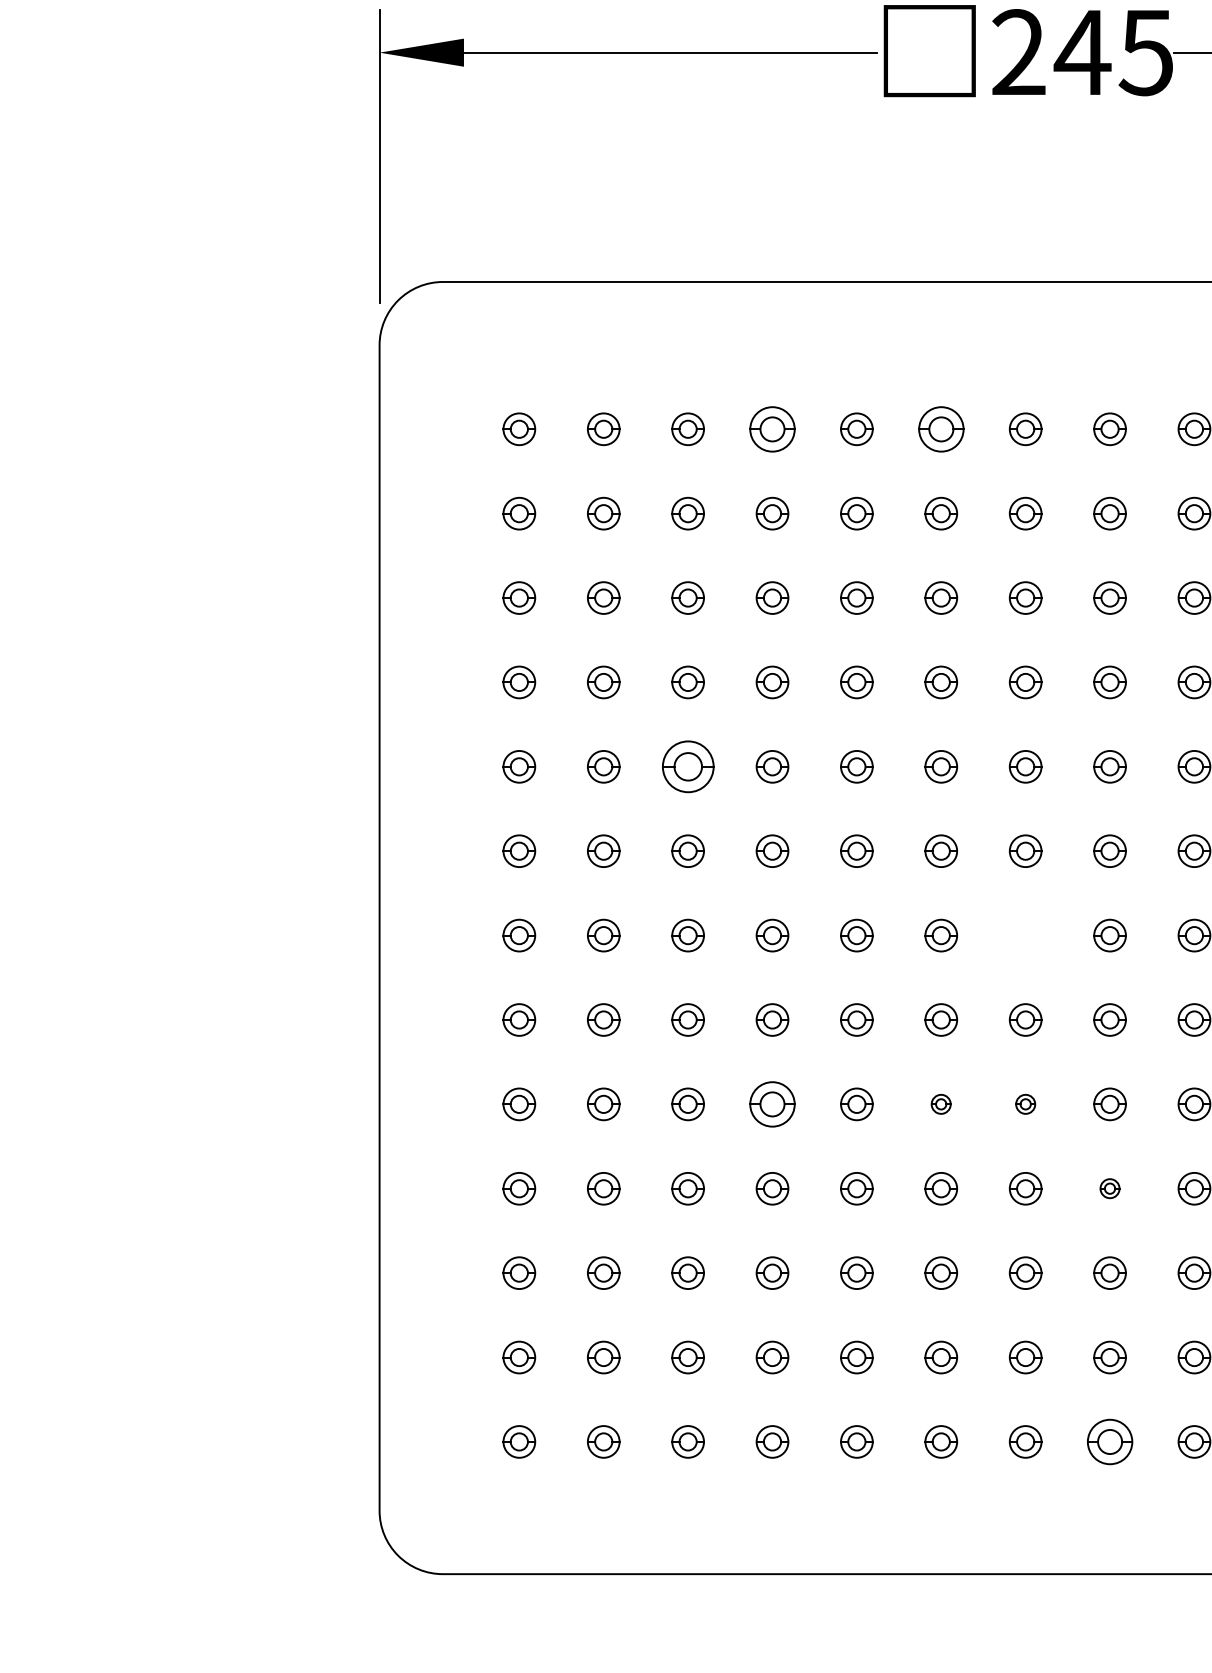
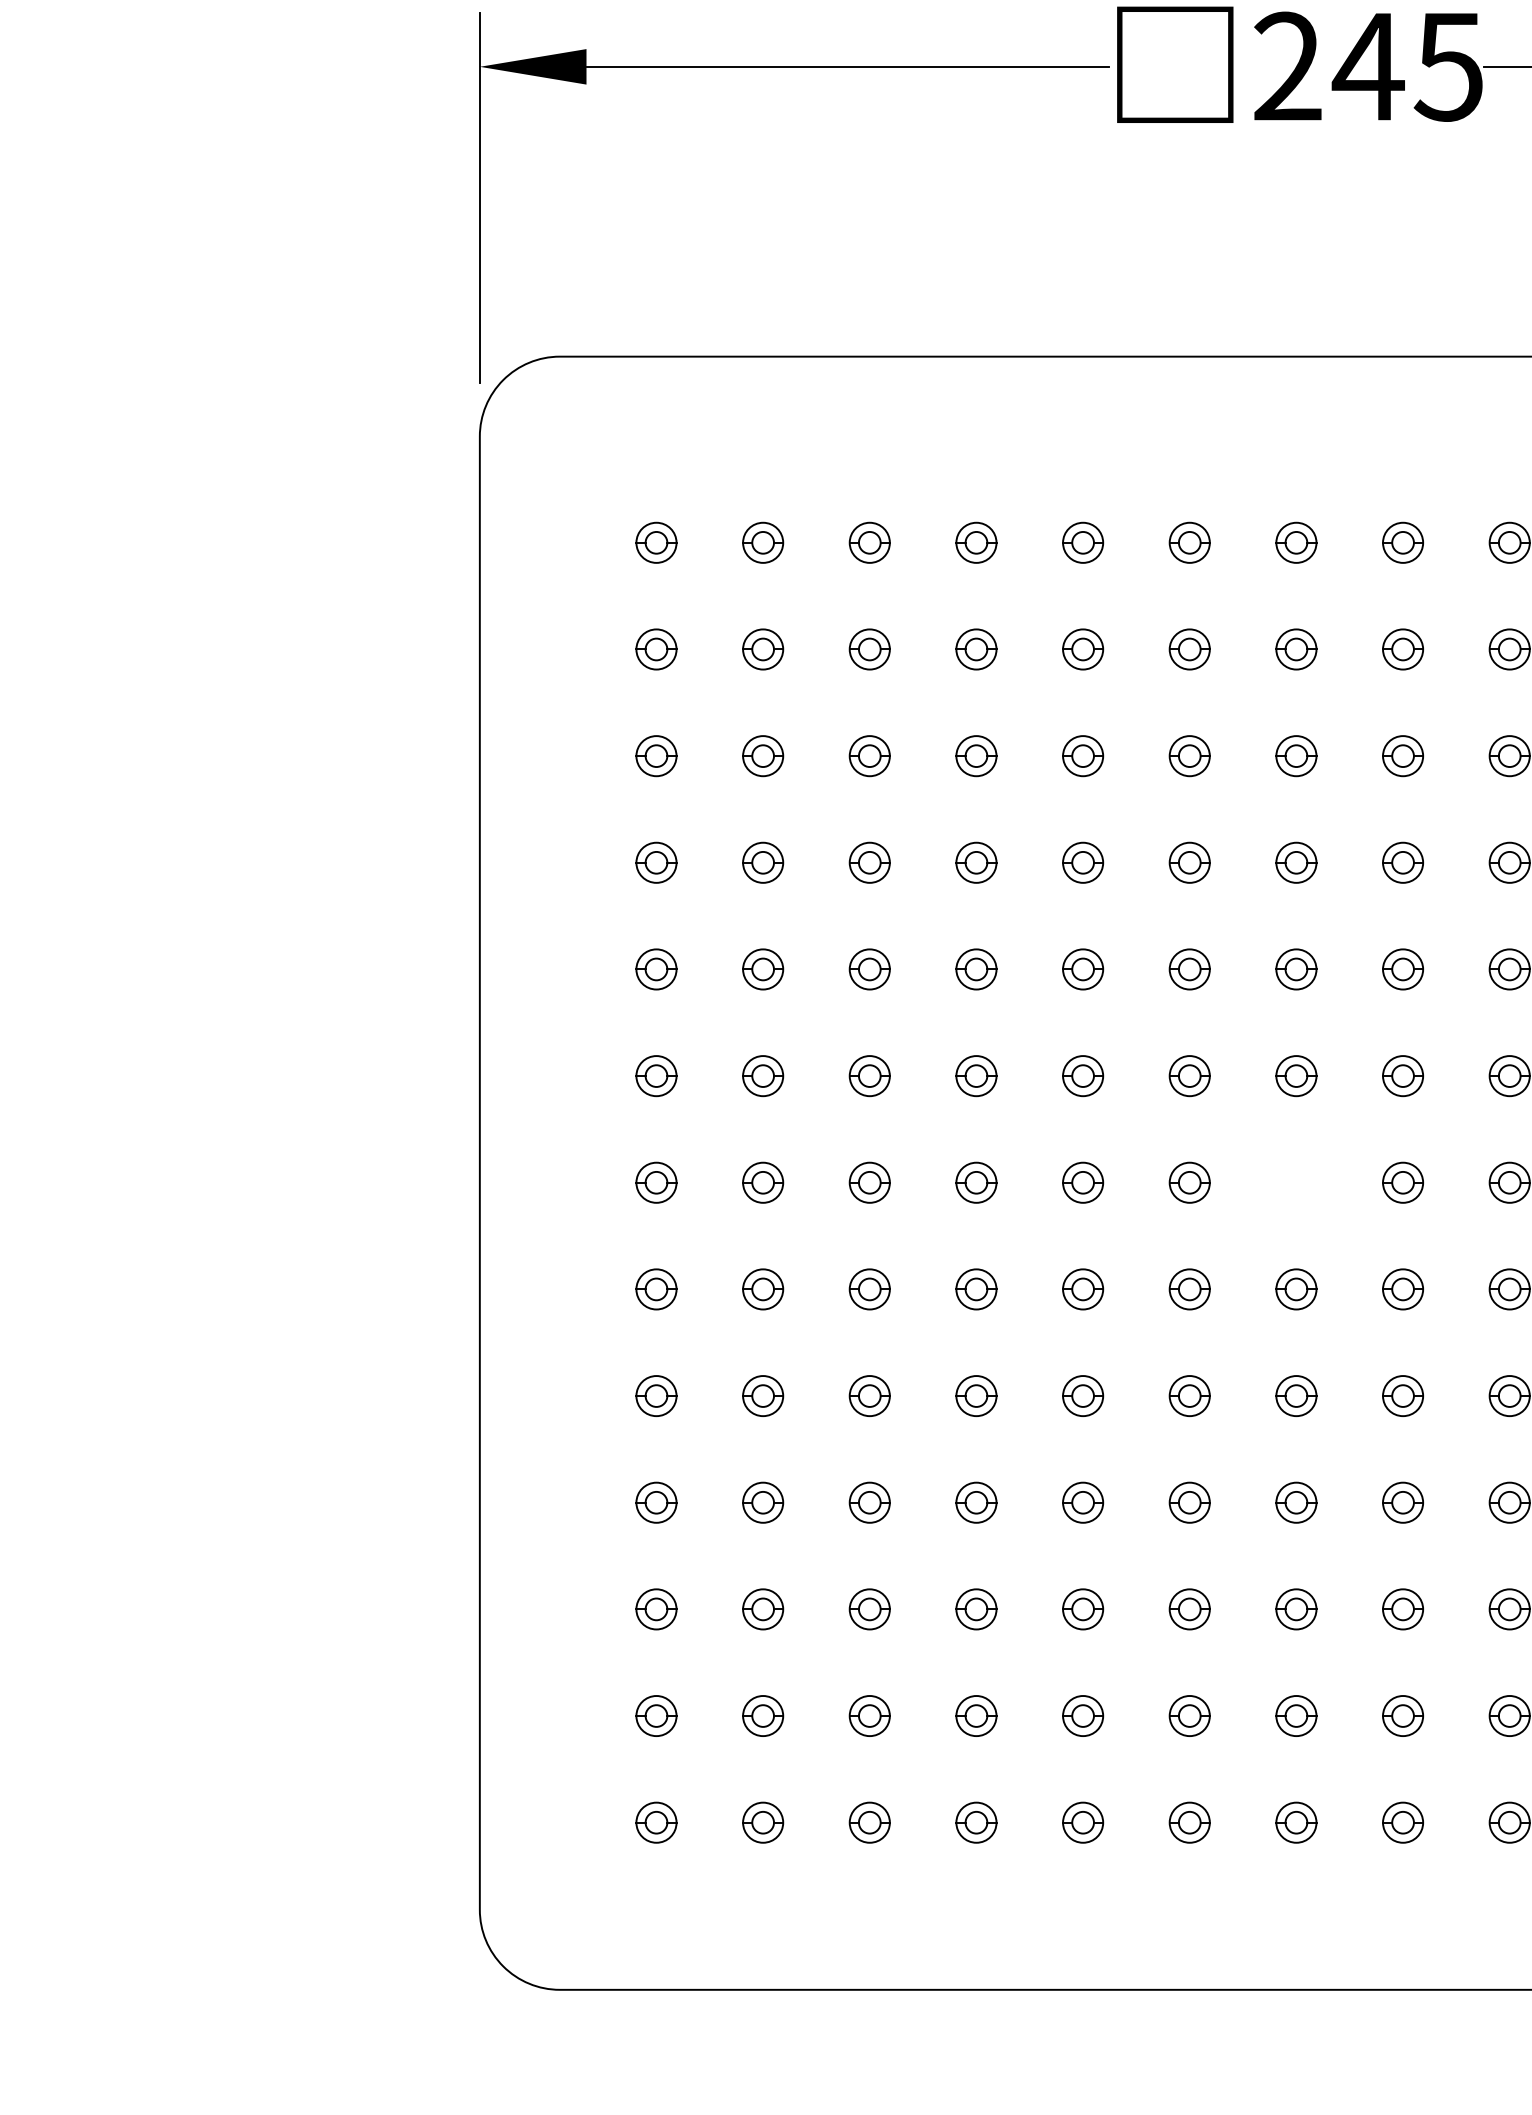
part: (772, 429) -> (976, 542), size x0.71
part: (941, 429) -> (1189, 542), size x0.71
part: (687, 766) -> (869, 969), size x0.62
part: (772, 1103) -> (976, 1395), size x0.71
part: (941, 1103) -> (1189, 1395), size x1.67
part: (1025, 1103) -> (1296, 1395), size x1.67
part: (1109, 1188) -> (1402, 1502), size x1.67
part: (1109, 1441) -> (1402, 1822), size x0.71

